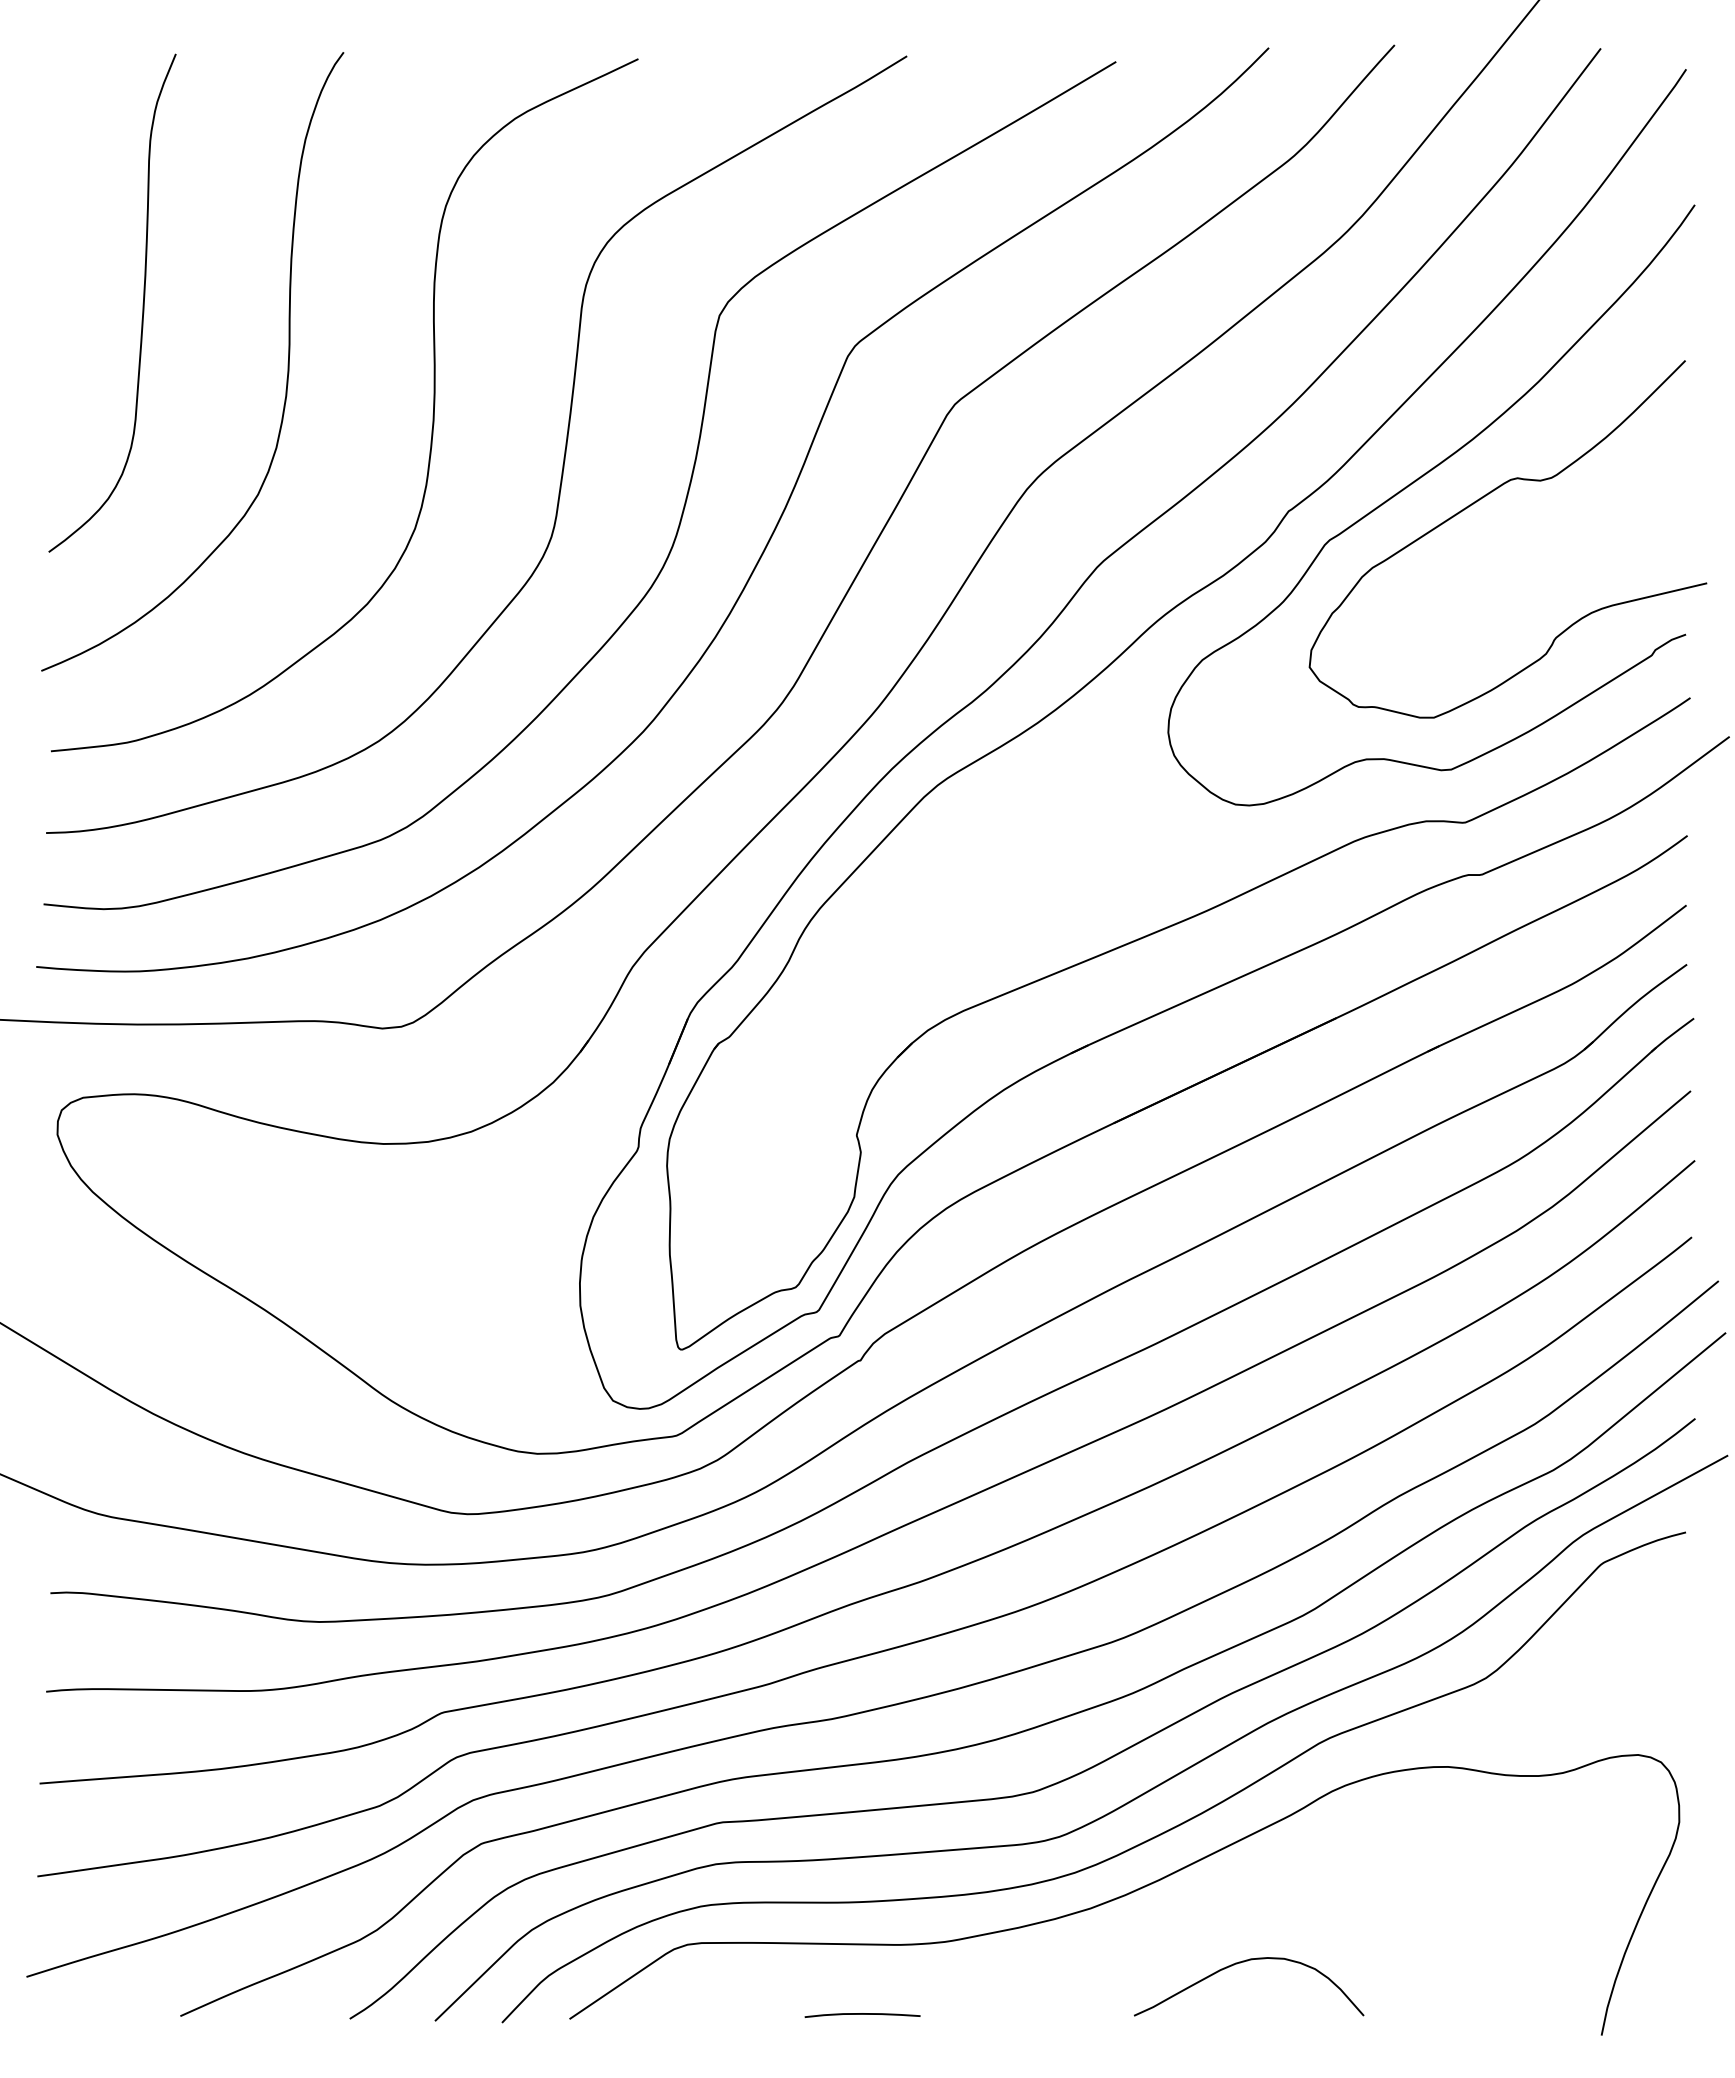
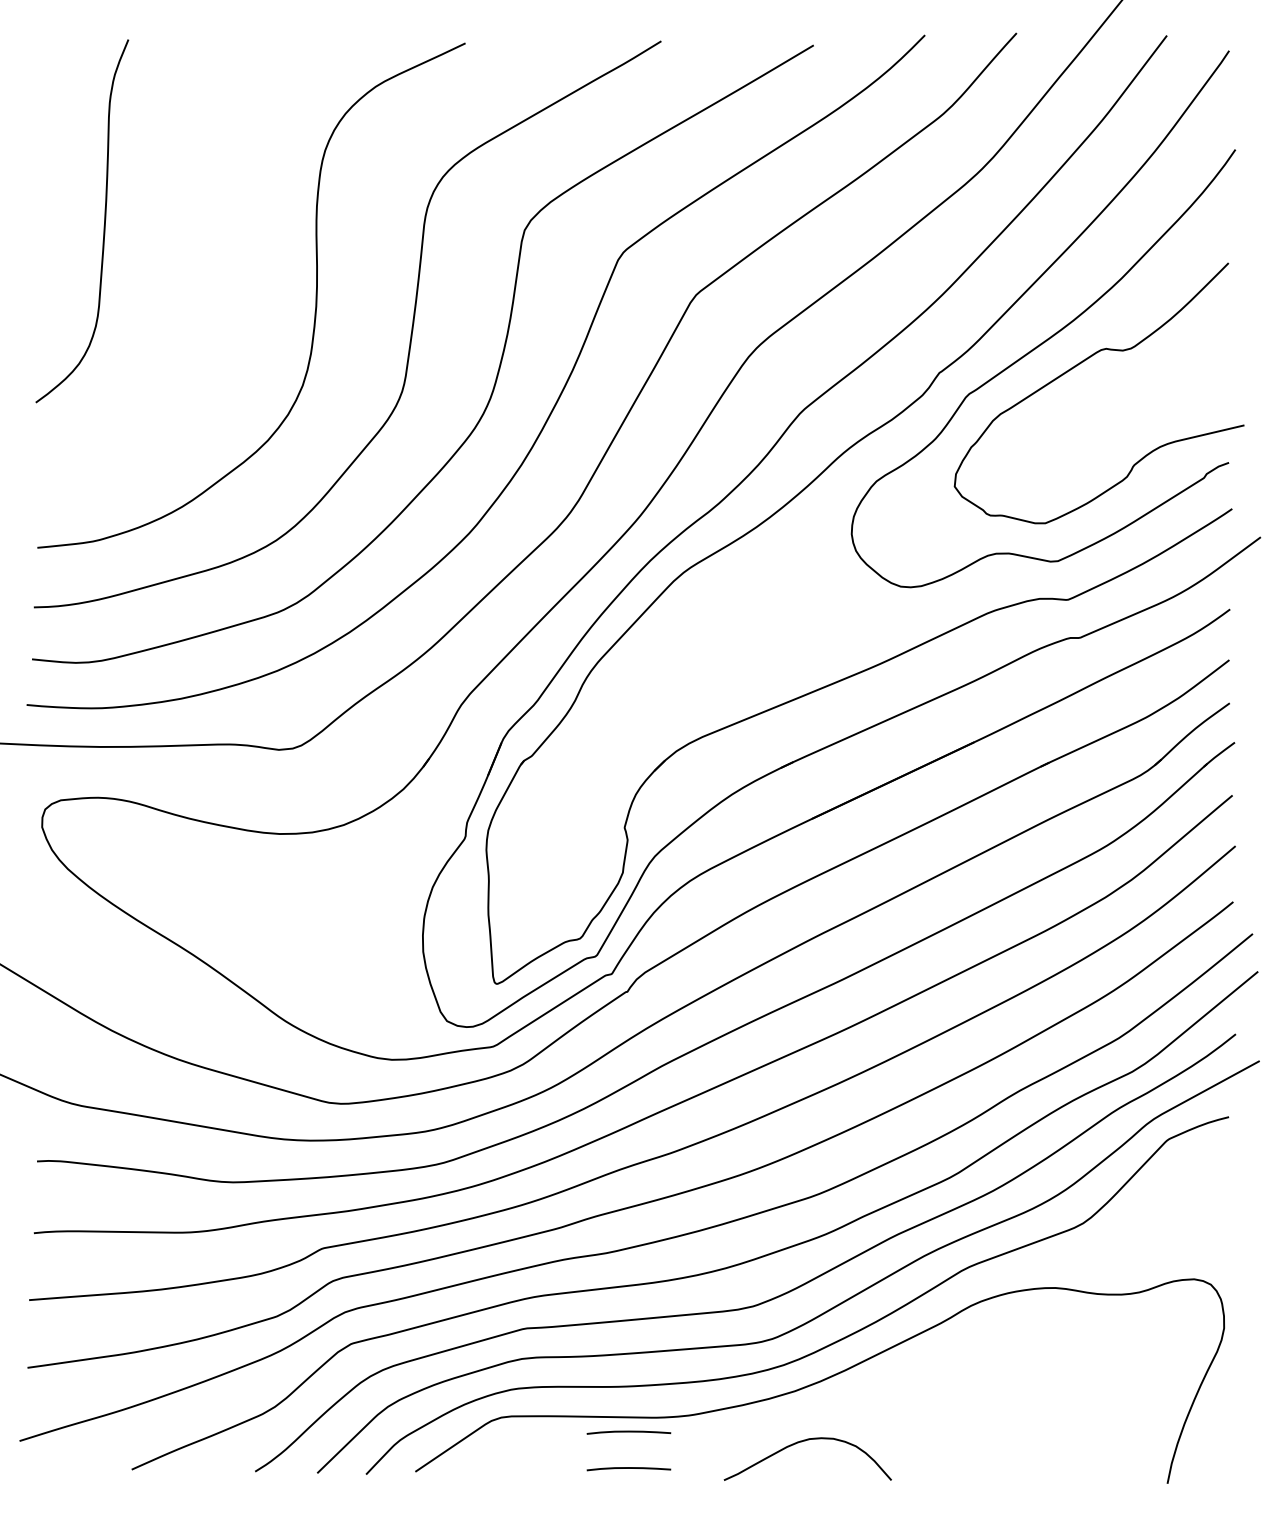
curve: (287, 362) -> (209, 264), removed
curve: (1244, 1962) -> (804, 1441), moved
curve: (862, 1964) -> (628, 1432), added

